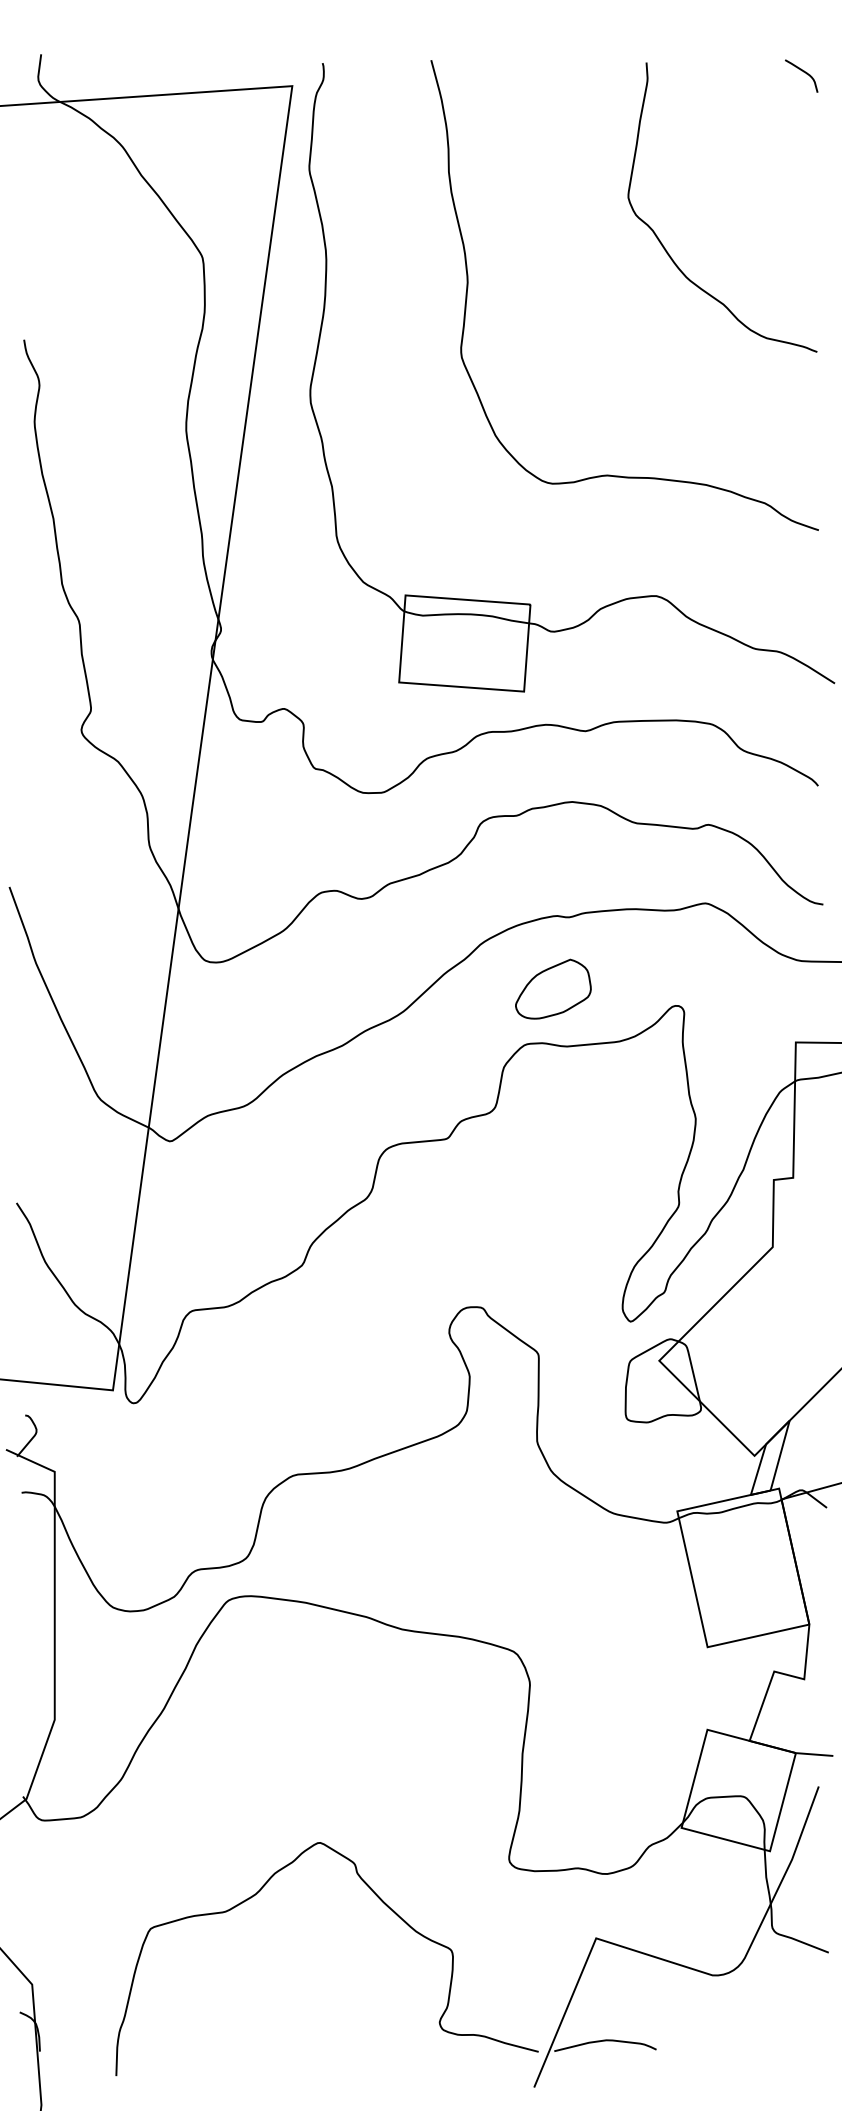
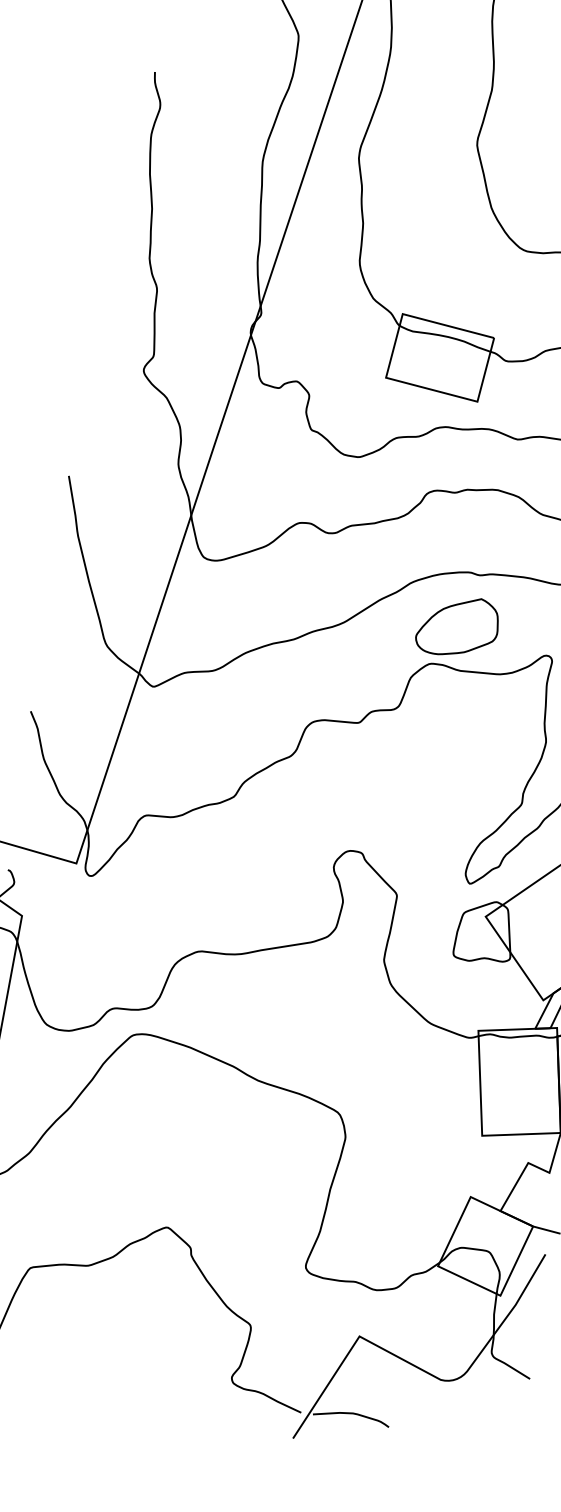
part: (553, 988) -> (458, 625), size x1.4

